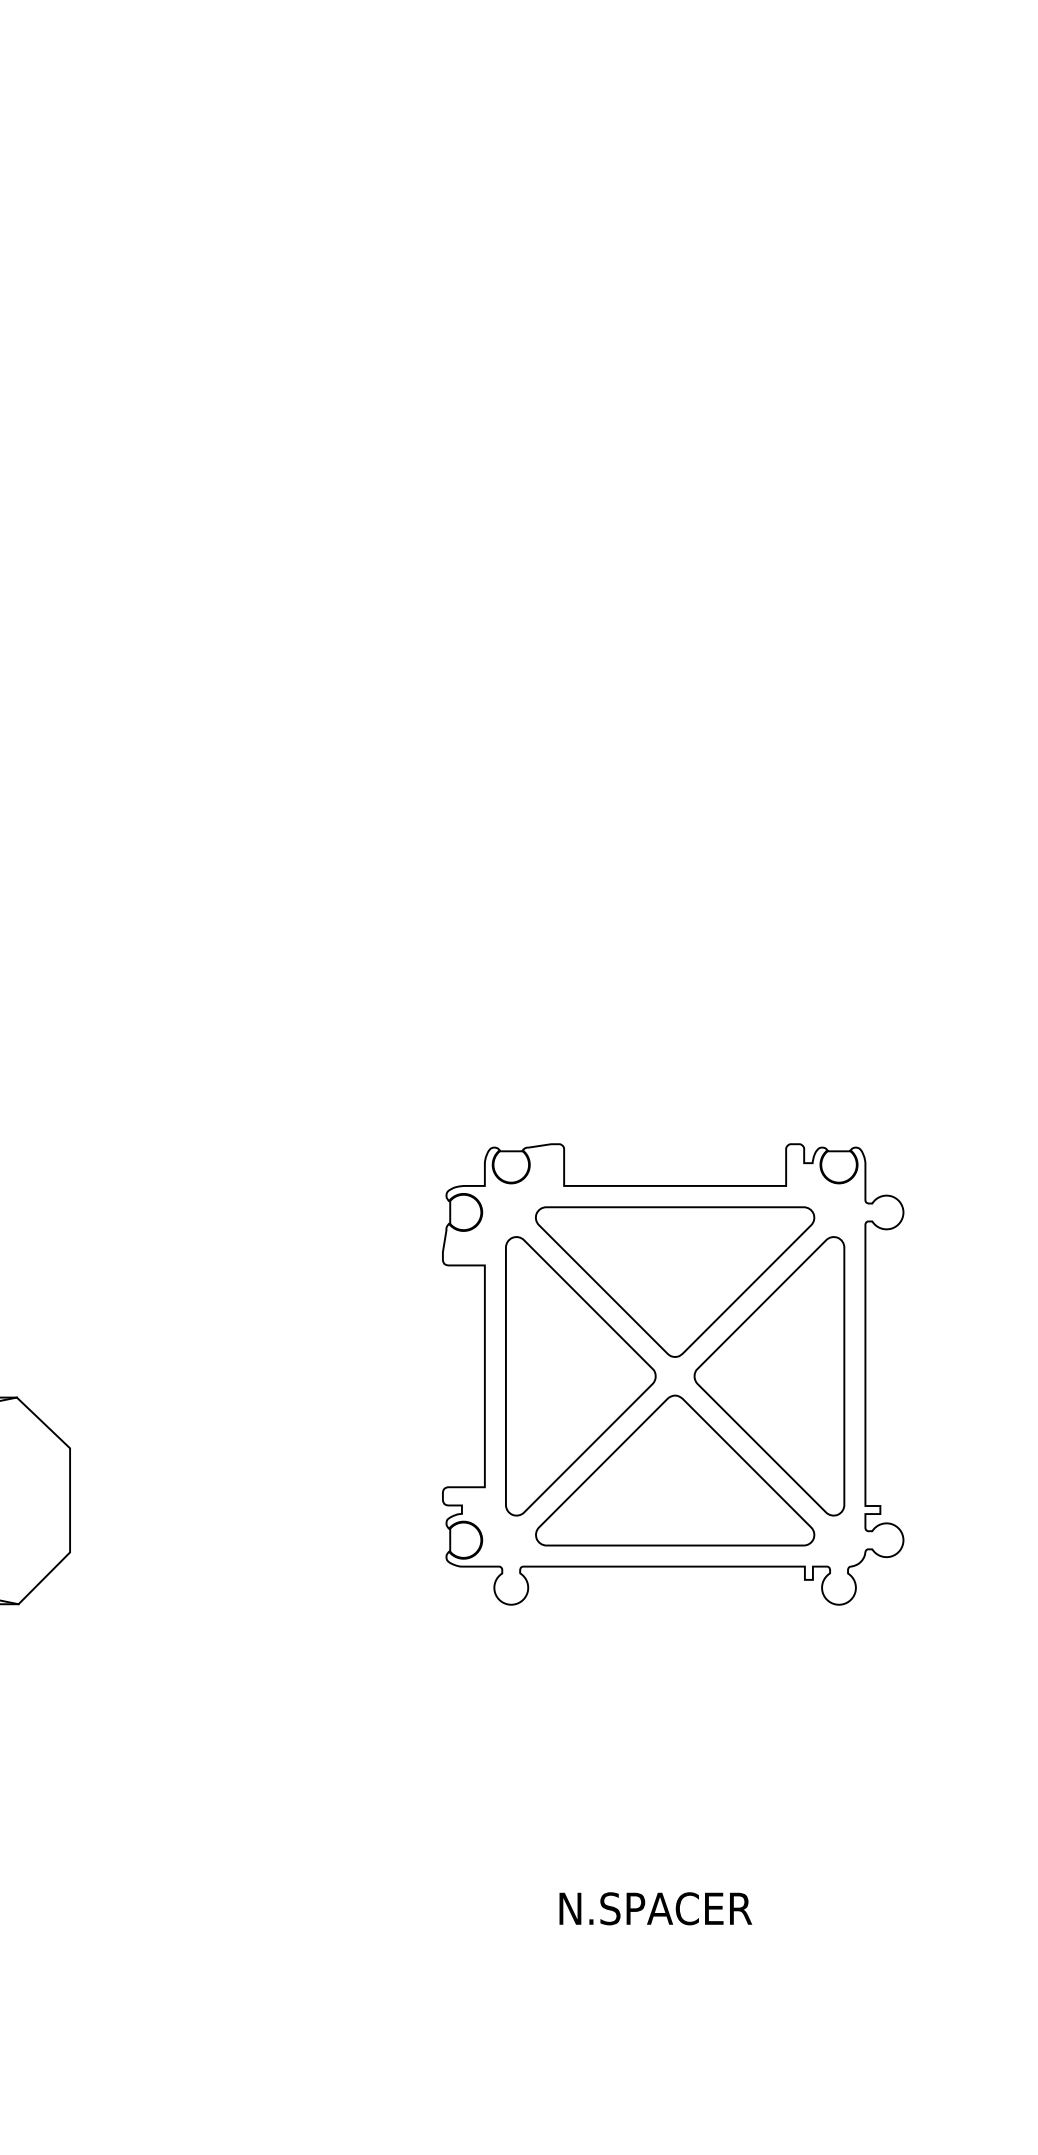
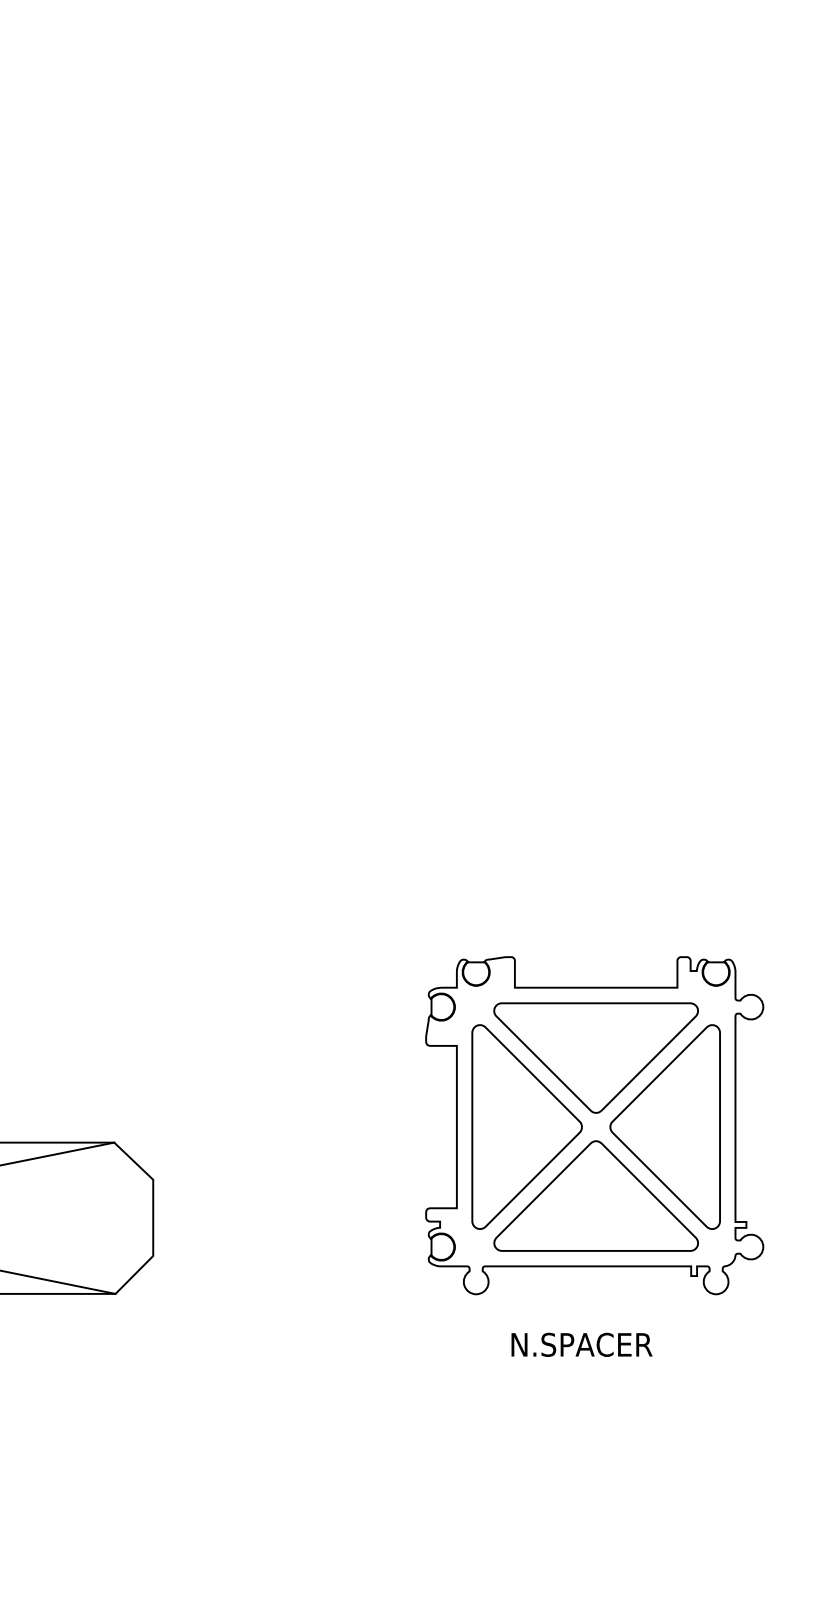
text: (655, 1908) -> (581, 1344), moved

